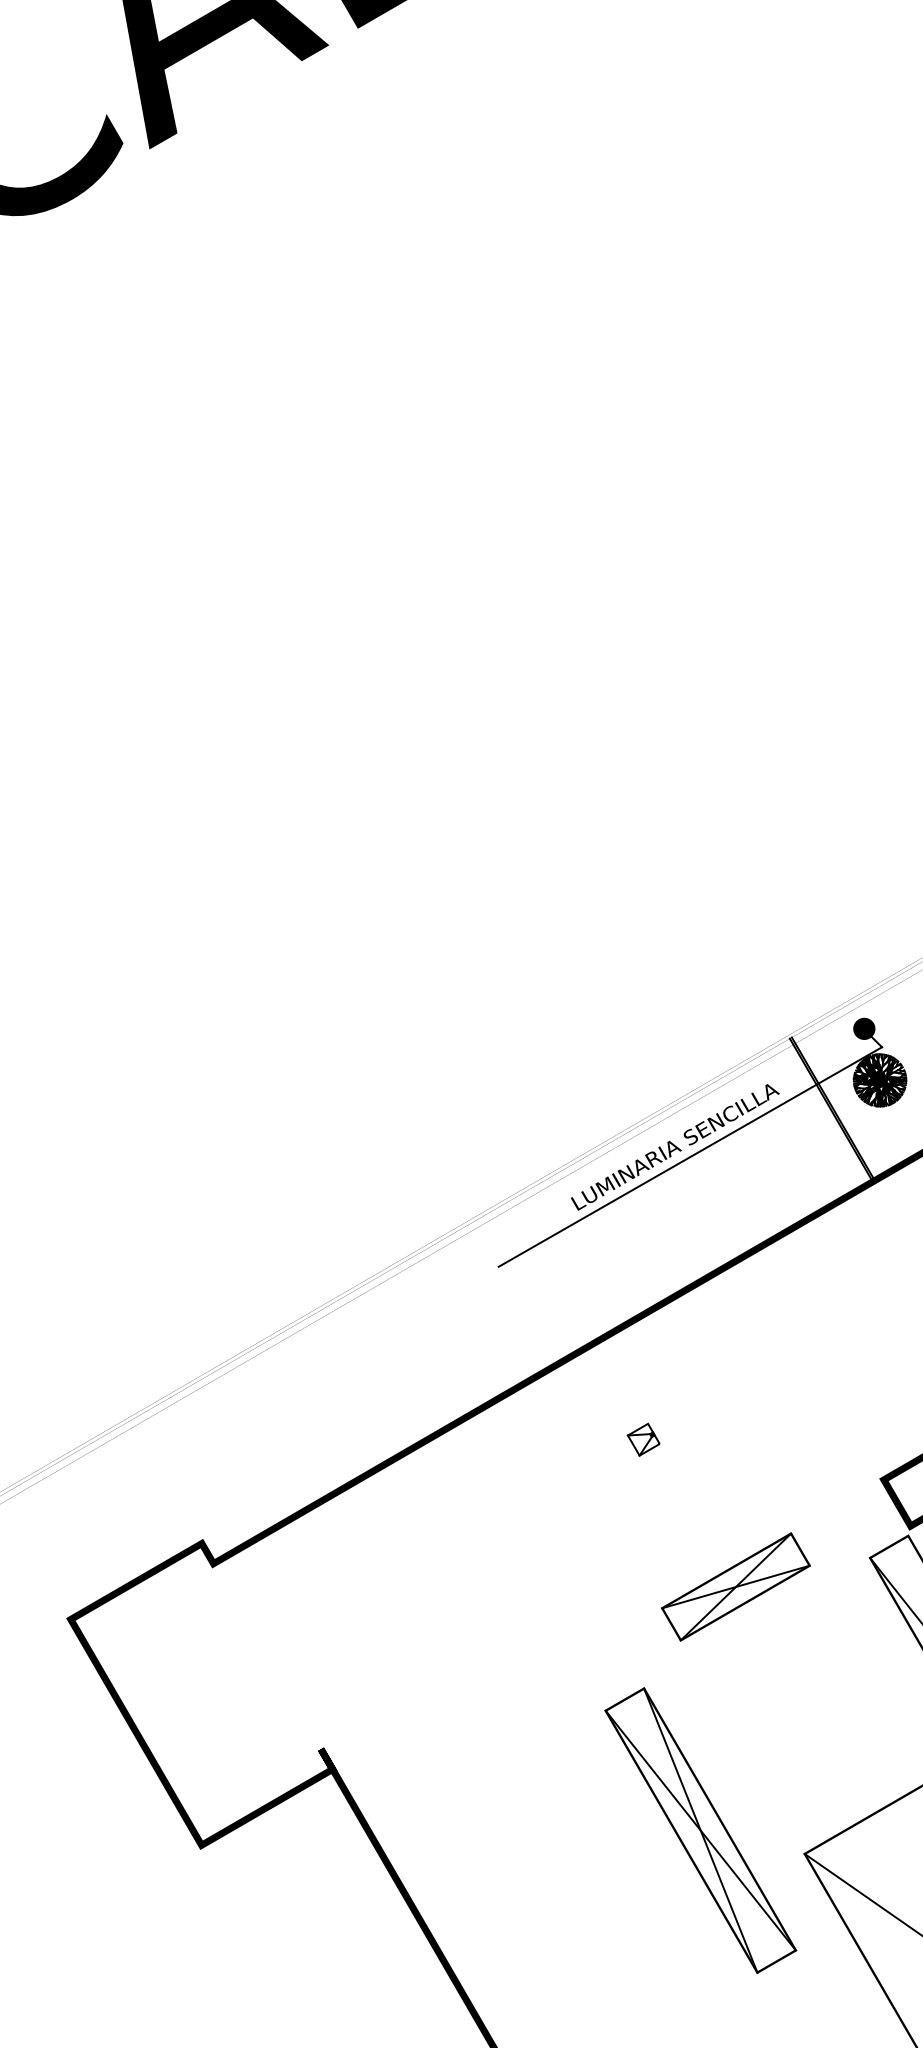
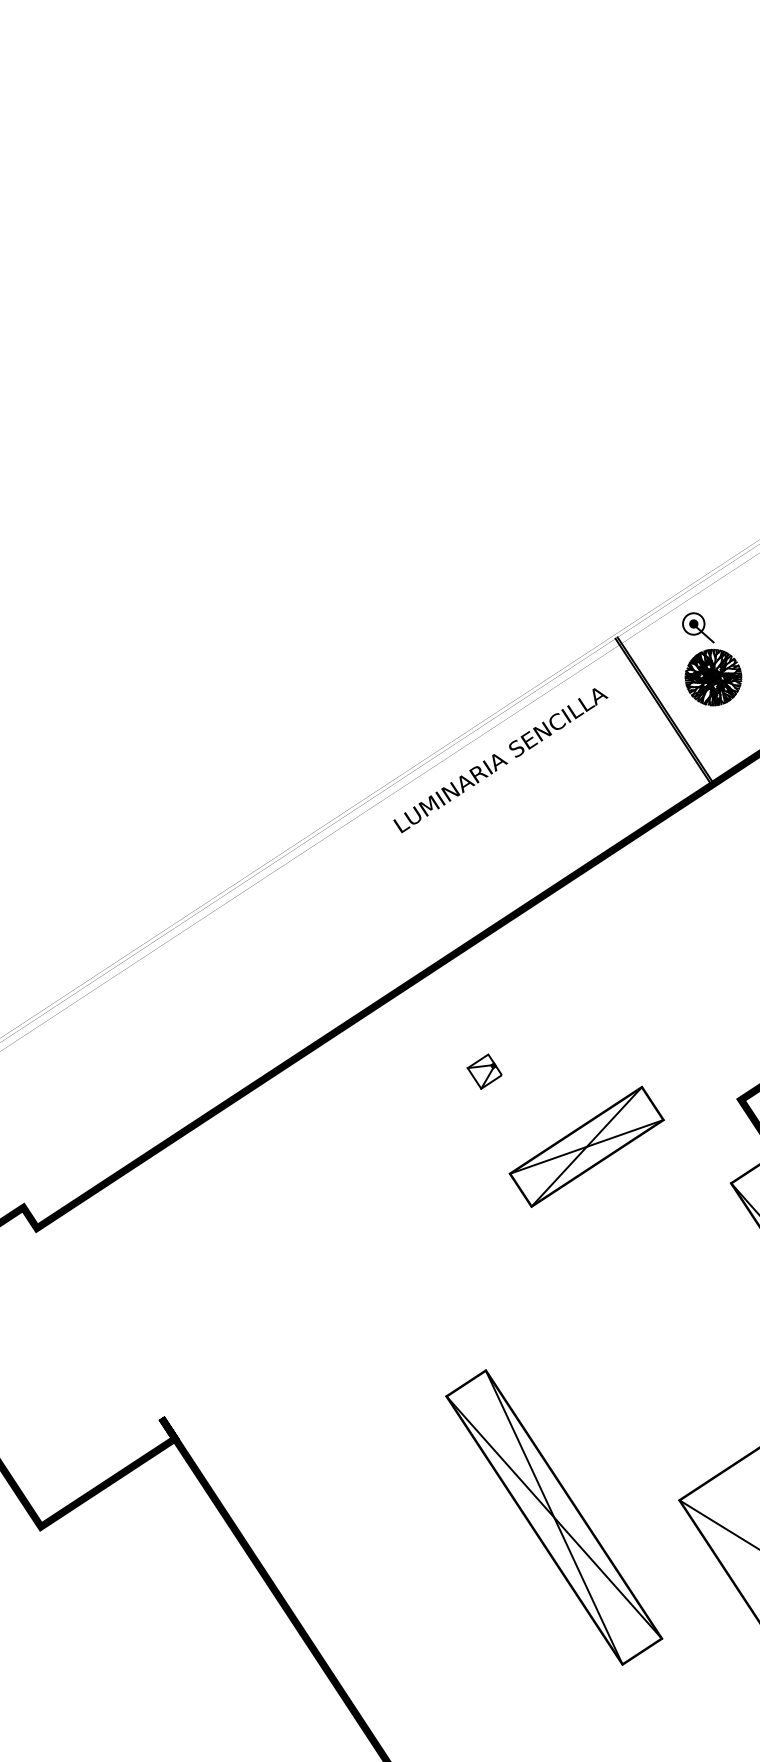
fill: (864, 1028) -> (693, 623), removed
line: (690, 1156) -> (517, 769), removed
part: (735, 1586) -> (586, 1146), moved
part: (700, 1830) -> (553, 1517), moved

